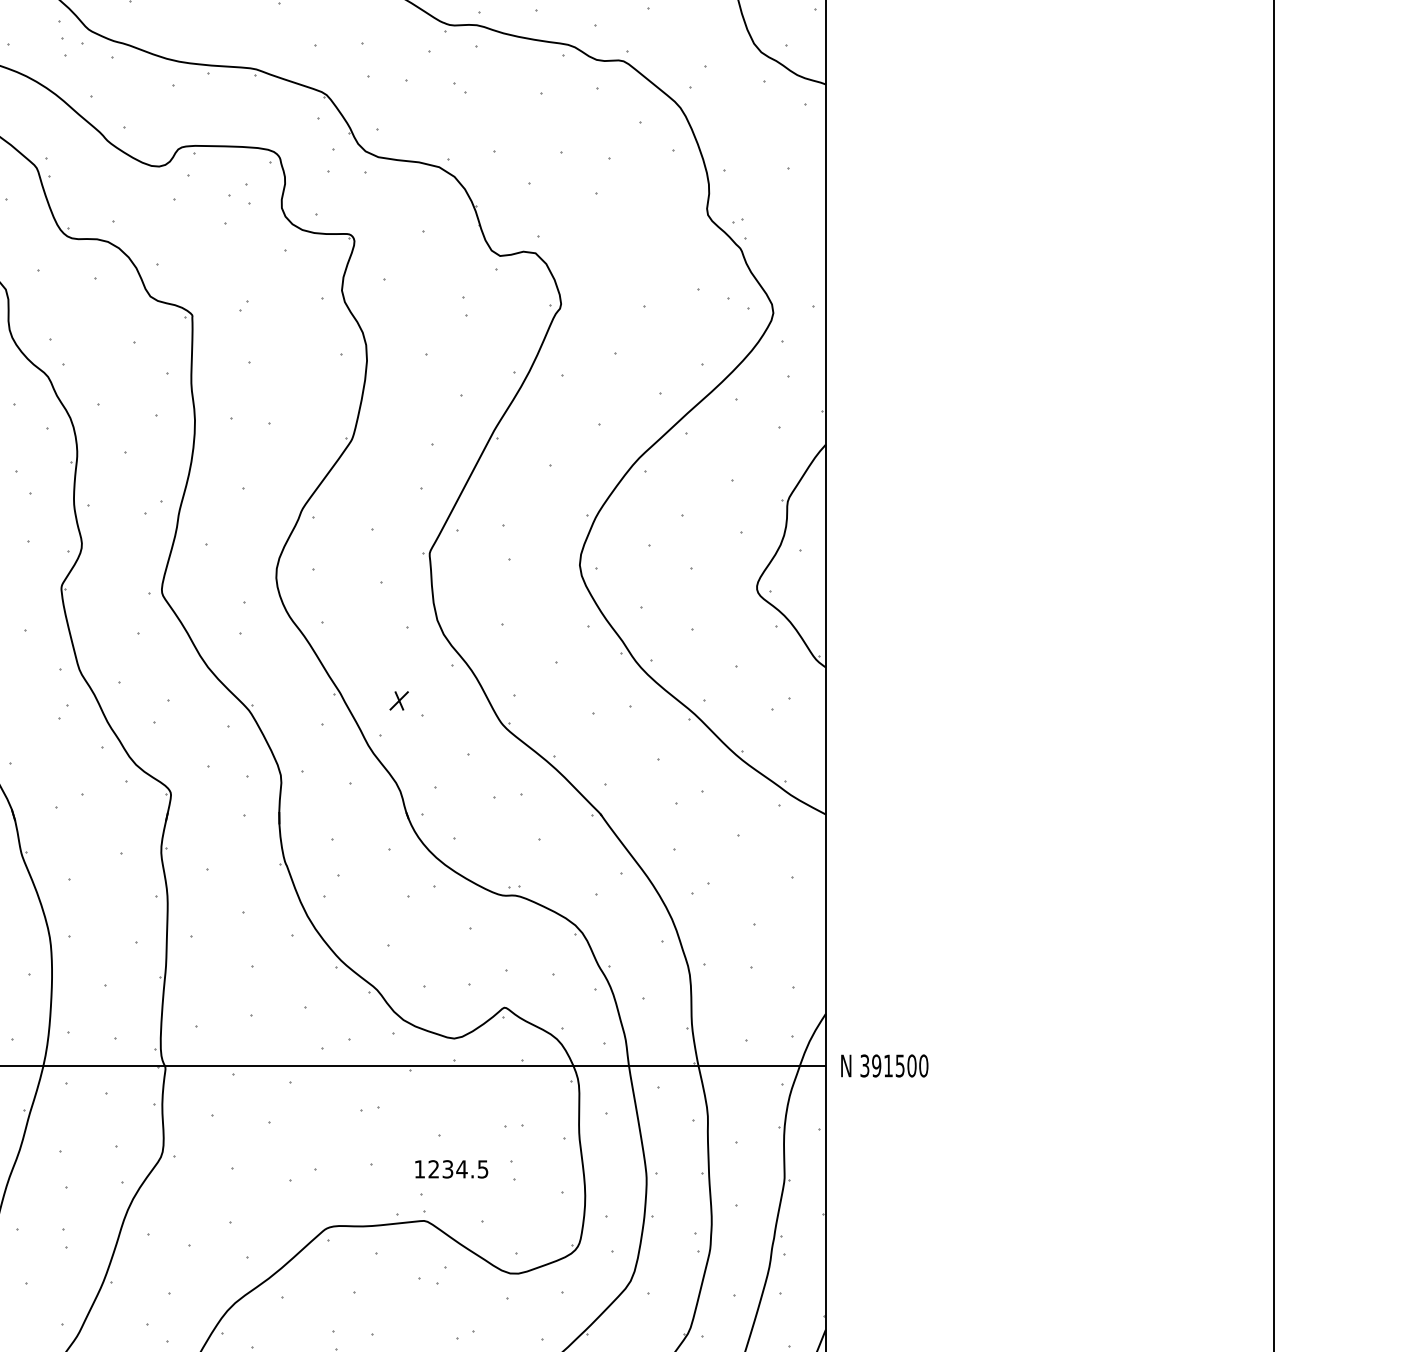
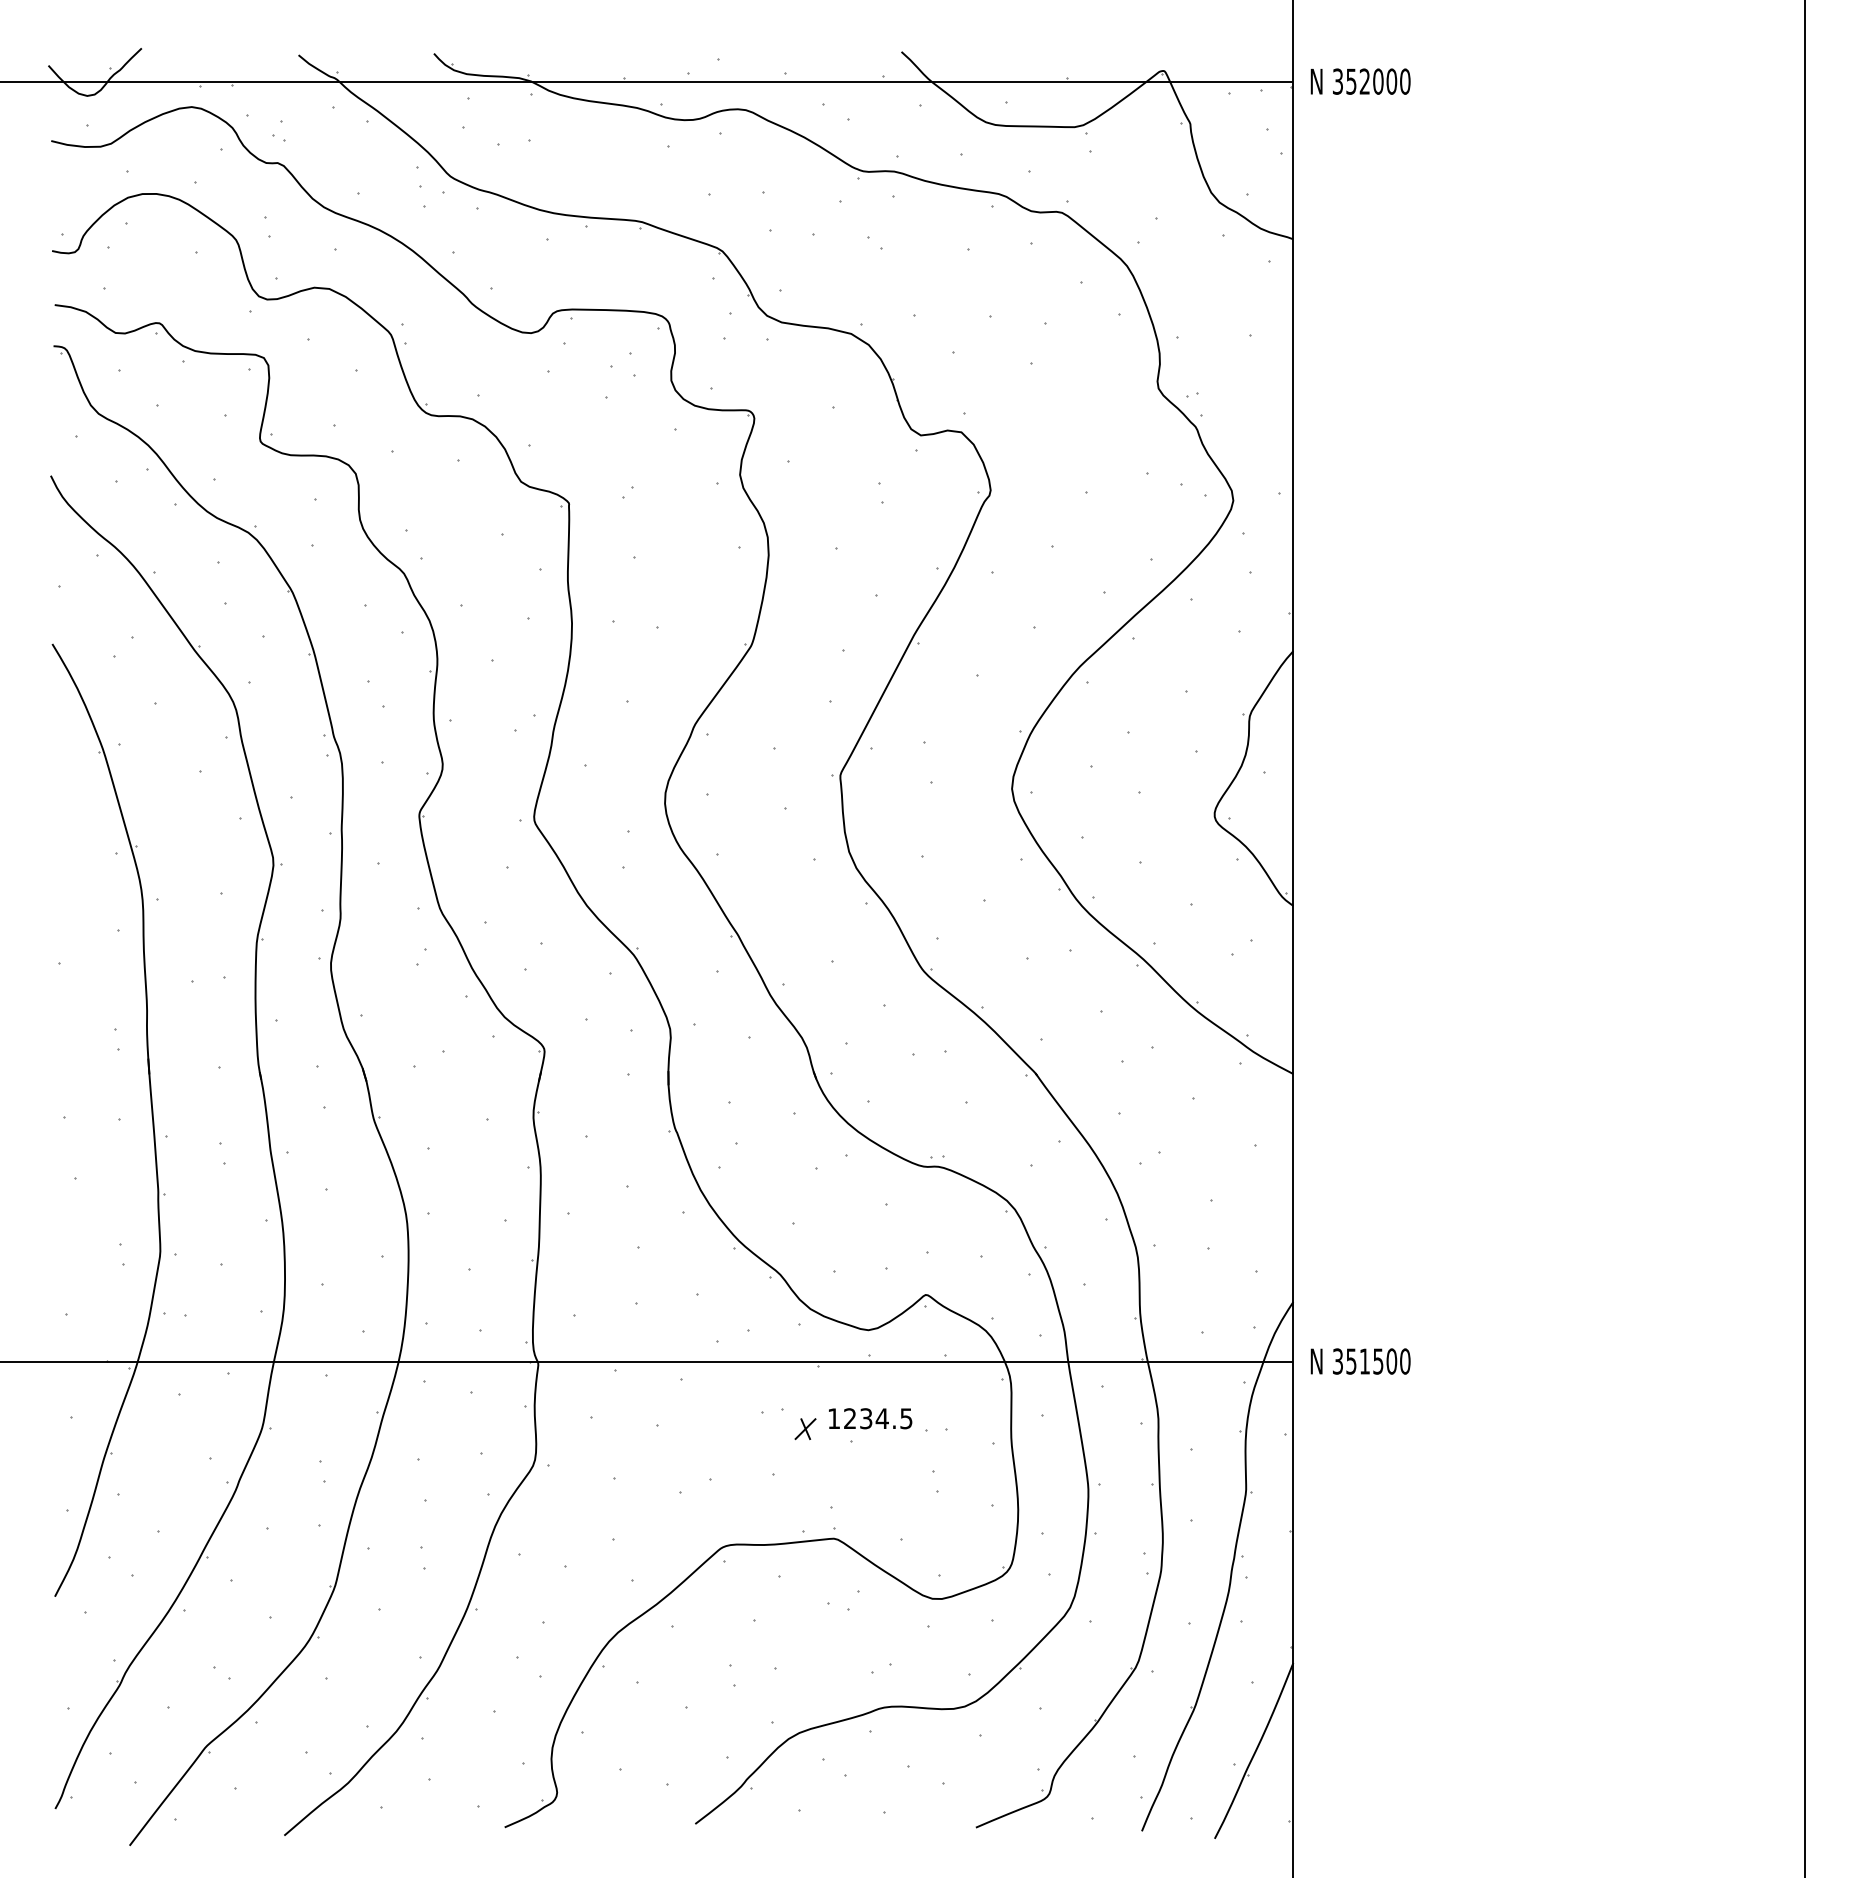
part: (399, 701) -> (805, 1429), moved
text: (876, 1065) -> (1351, 1361), 391500 -> 351500
text: (451, 1169) -> (870, 1418), moved

